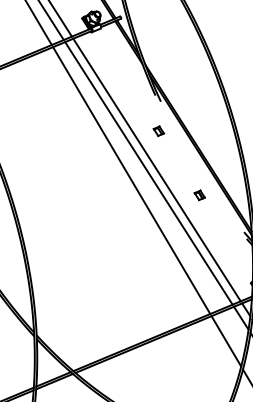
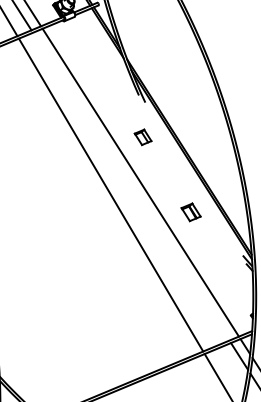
part: (158, 130) -> (142, 136), size x1.4
line: (148, 173) -> (130, 186), removed
part: (199, 195) -> (190, 212), size x1.6

